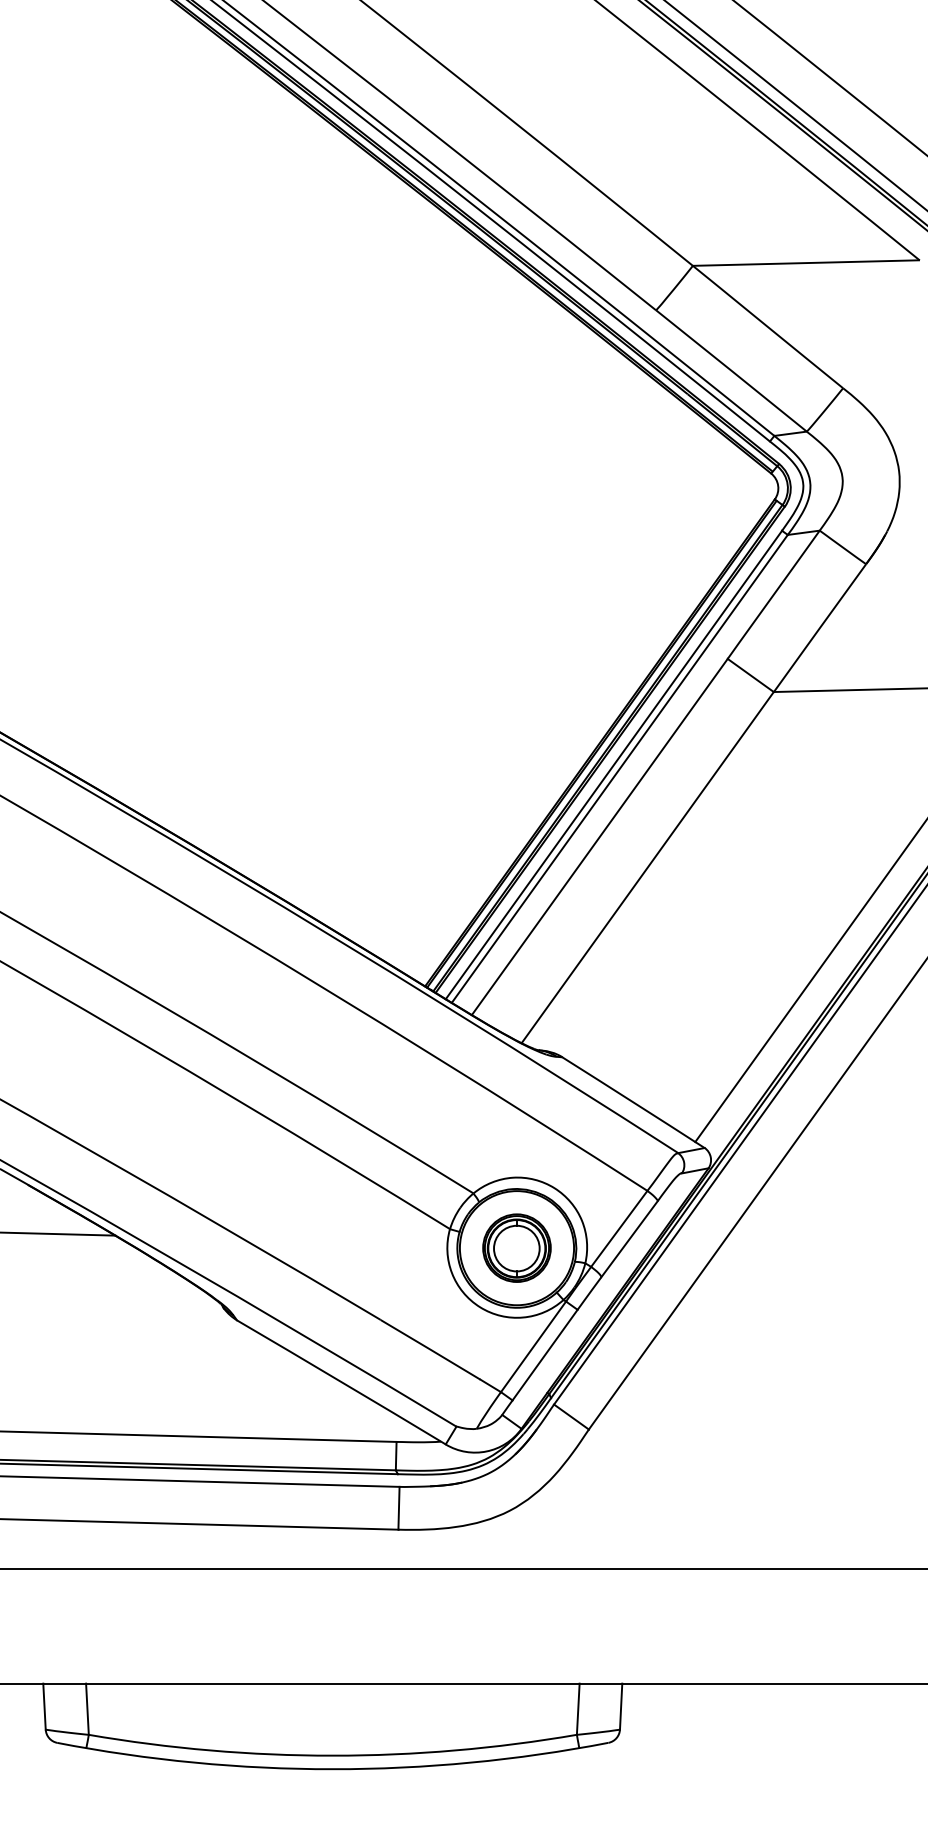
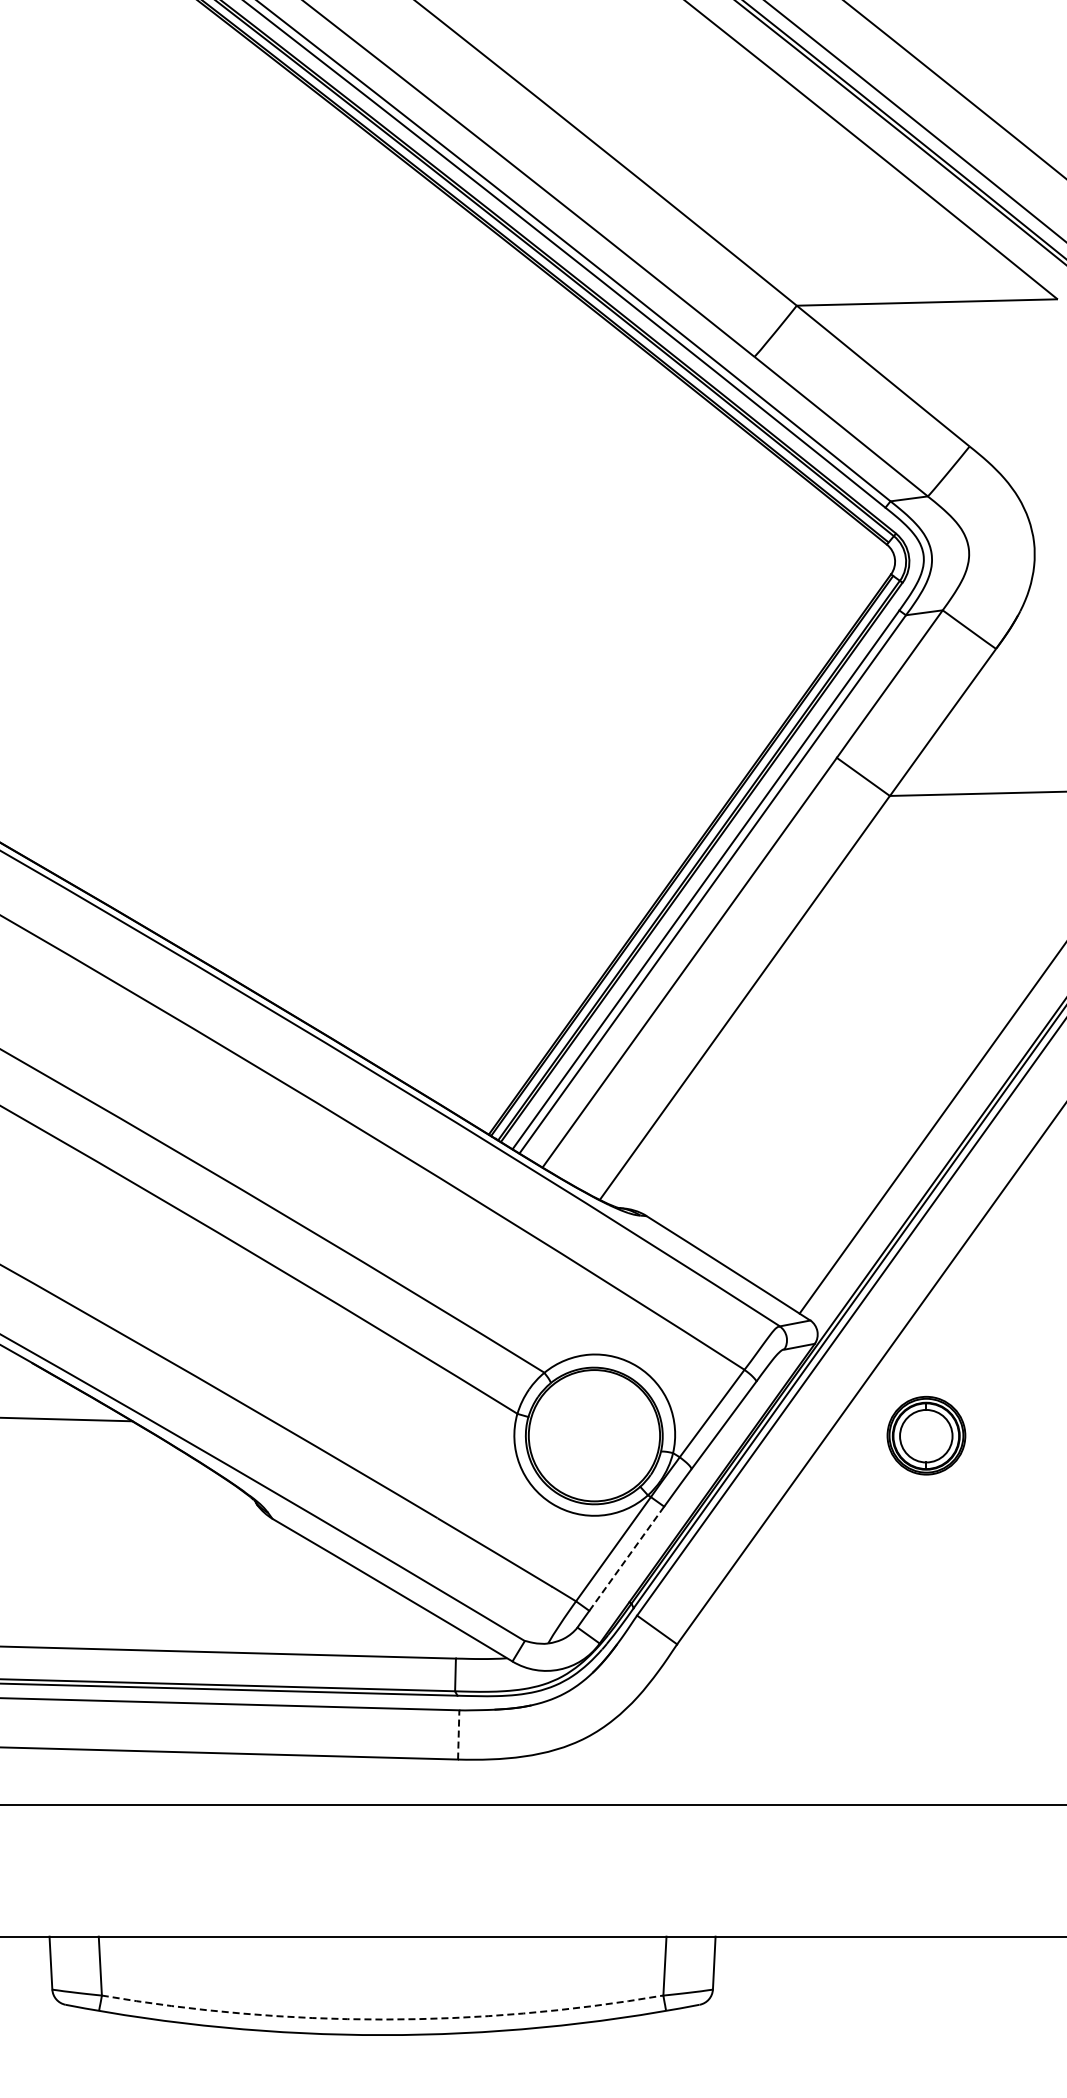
part: (517, 1247) -> (926, 1435), moved
line: (545, 1354) -> (627, 1558), solid -> dashed
line: (398, 1507) -> (458, 1734), solid -> dashed
arc: (332, 1755) -> (382, 2019), solid -> dashed

